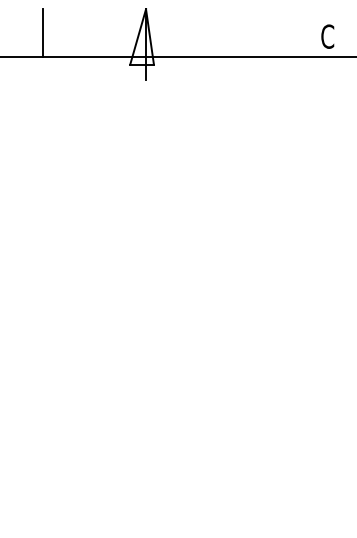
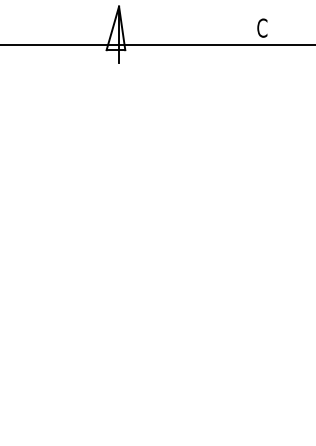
line: (42, 32) -> (37, 24), removed

